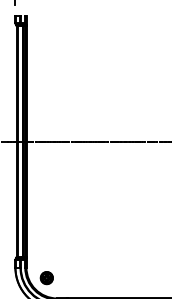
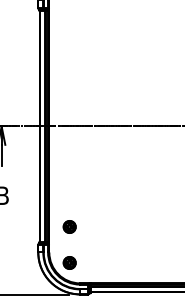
part: (46, 241) -> (69, 226), added

